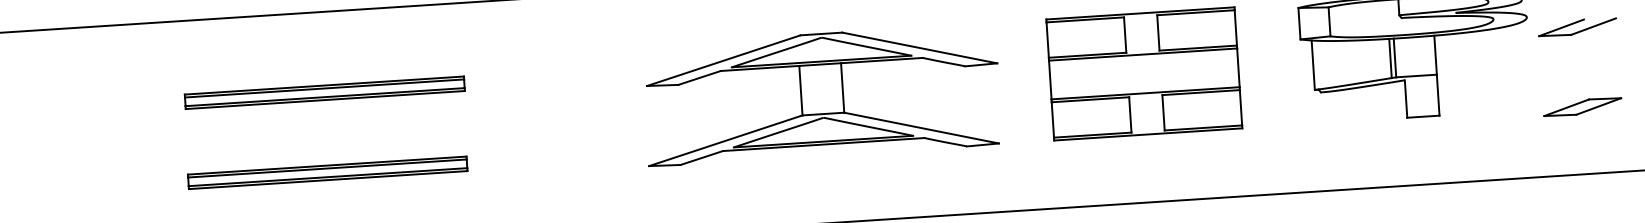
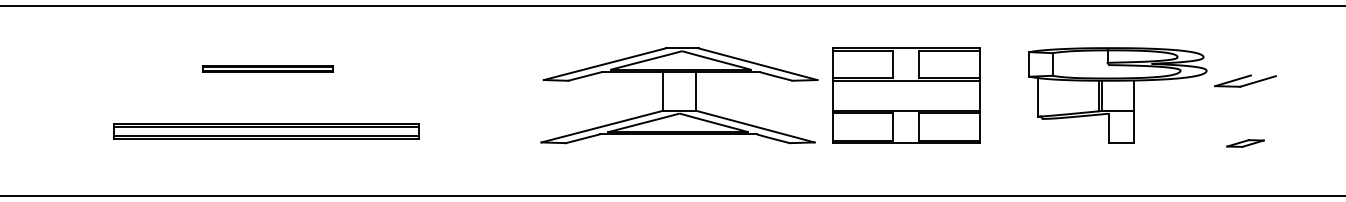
part: (324, 92) -> (267, 68), size x0.6
part: (821, 94) -> (679, 95), moved
part: (1582, 107) -> (1245, 143), size x0.6
part: (326, 172) -> (265, 131), size x1.4

